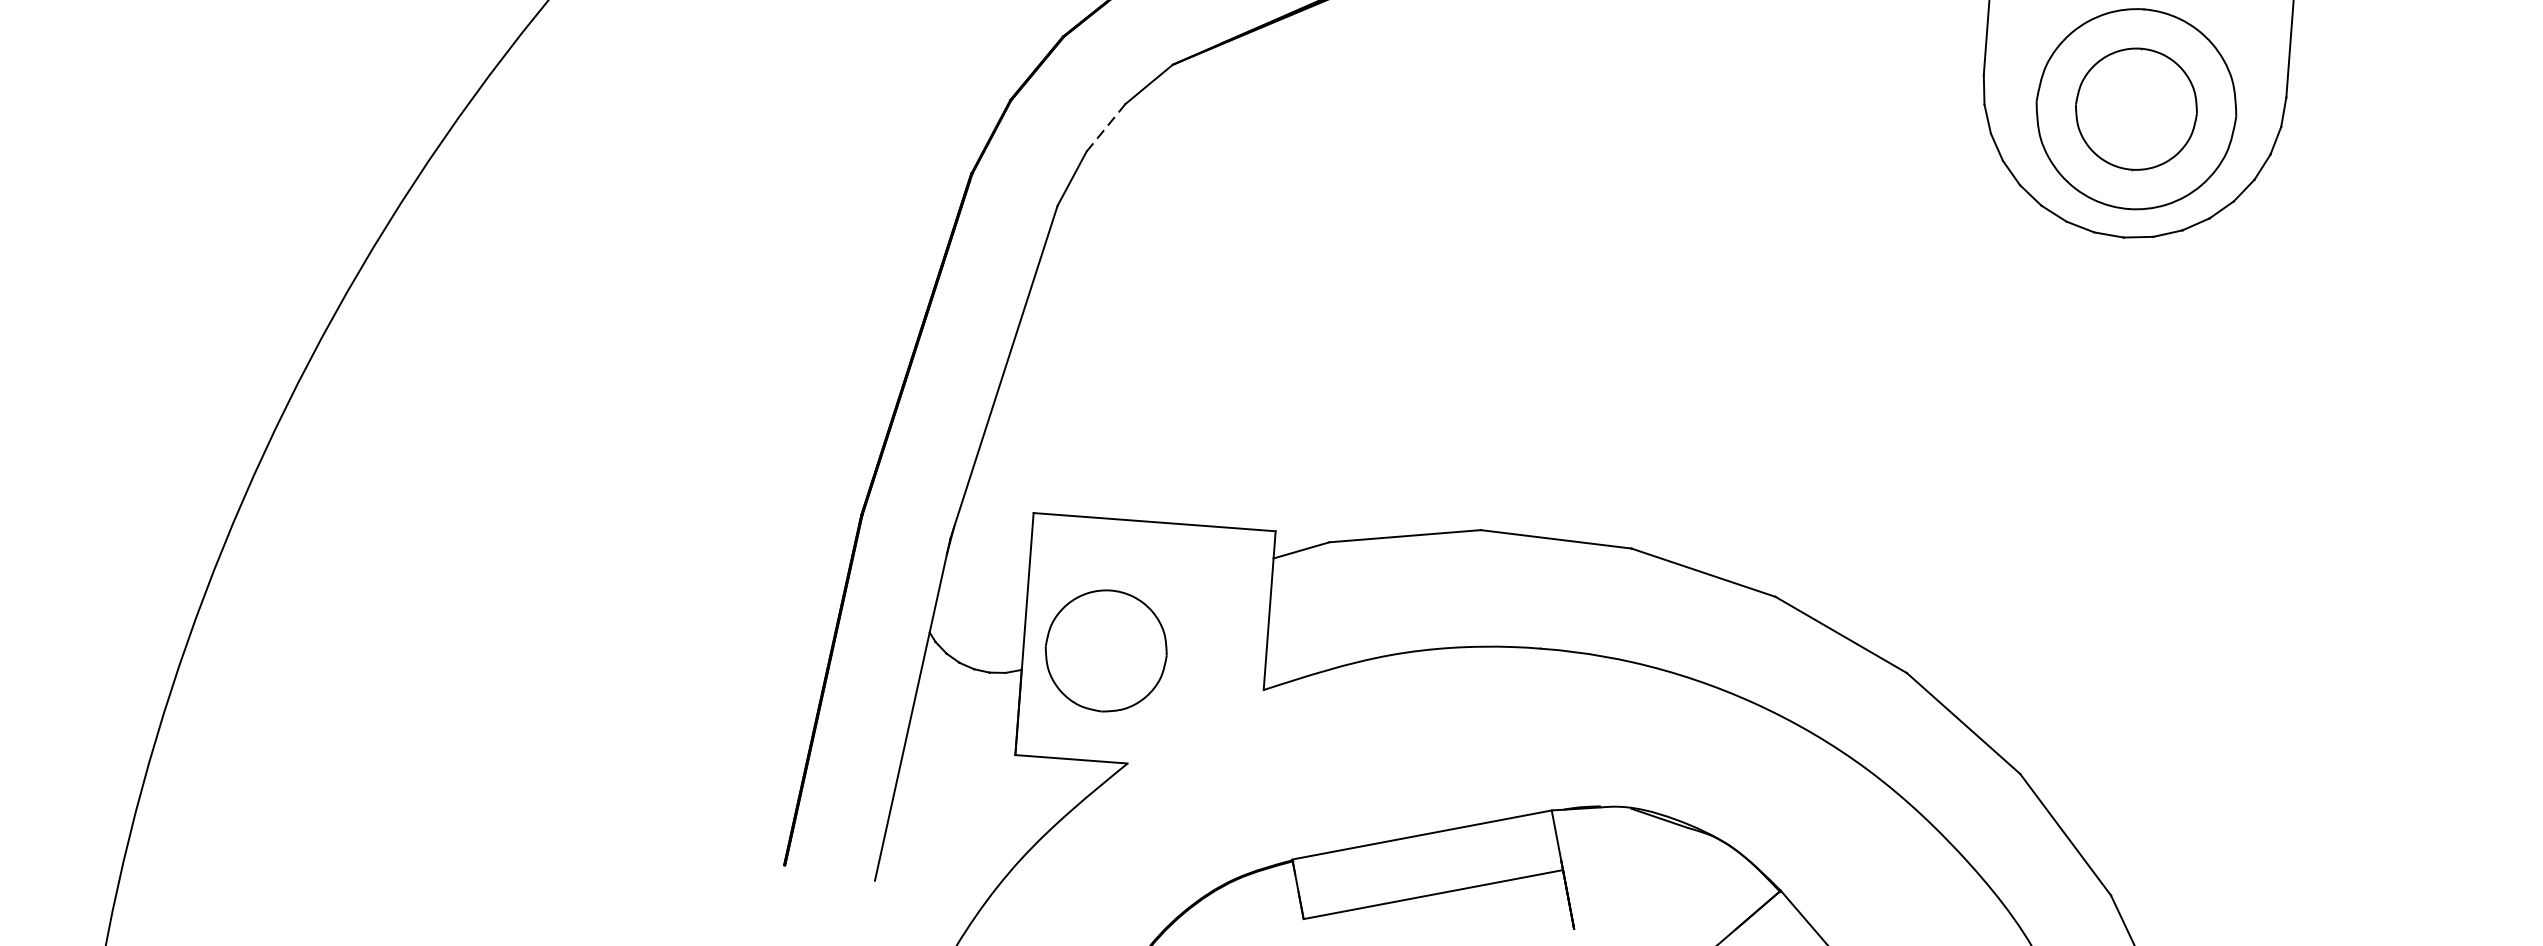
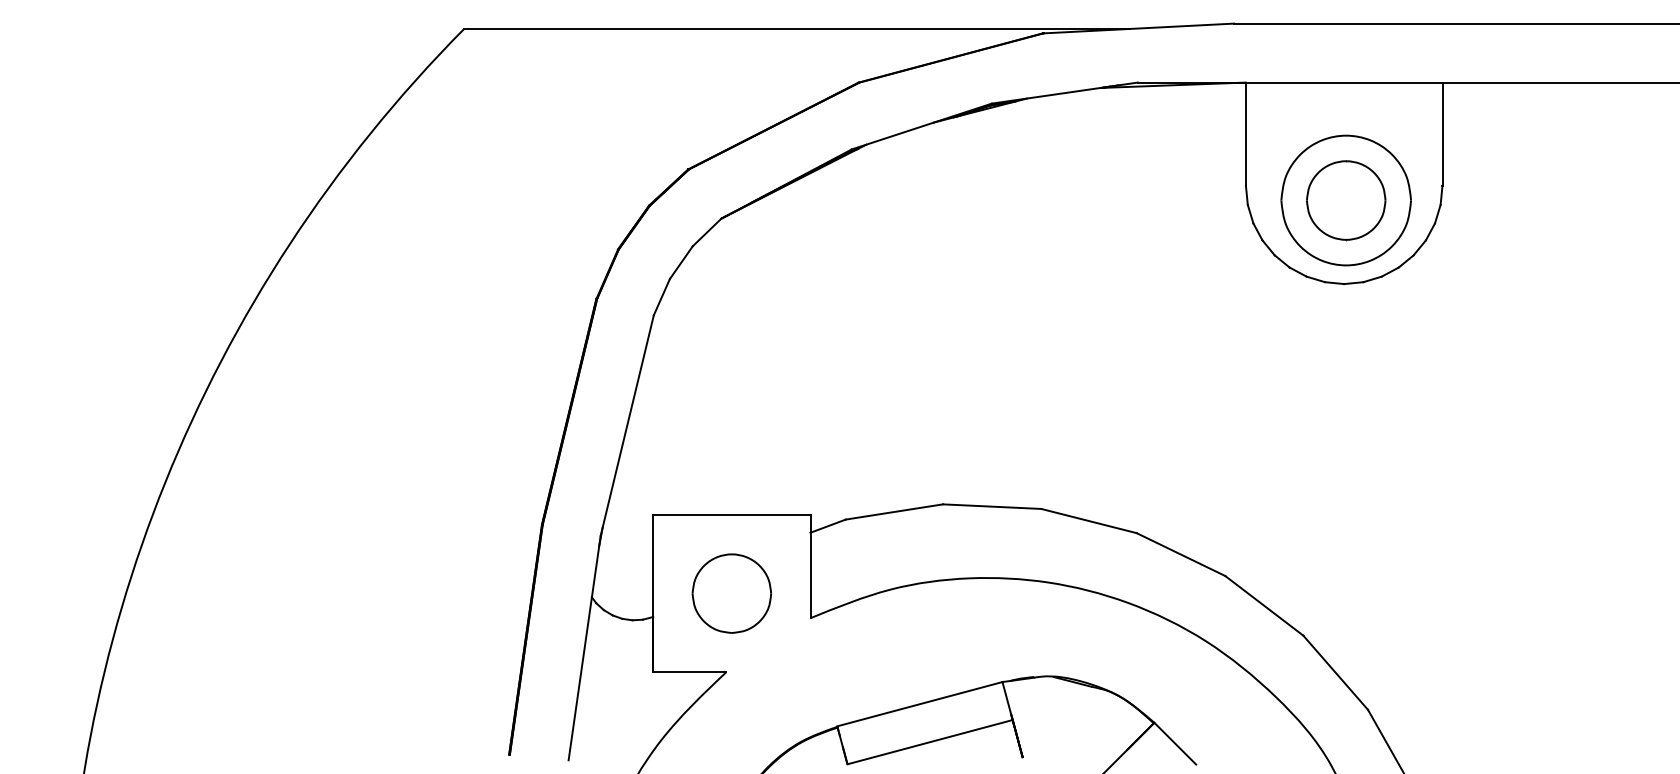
line: (1106, 127) -> (681, 262), dashed -> solid
part: (1105, 650) -> (731, 593), moved

